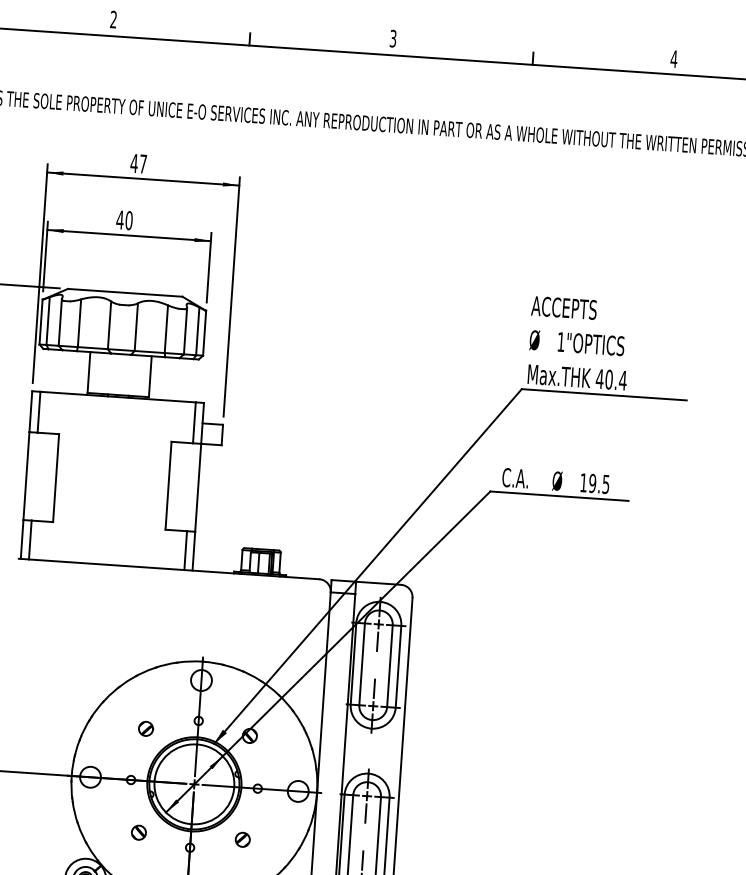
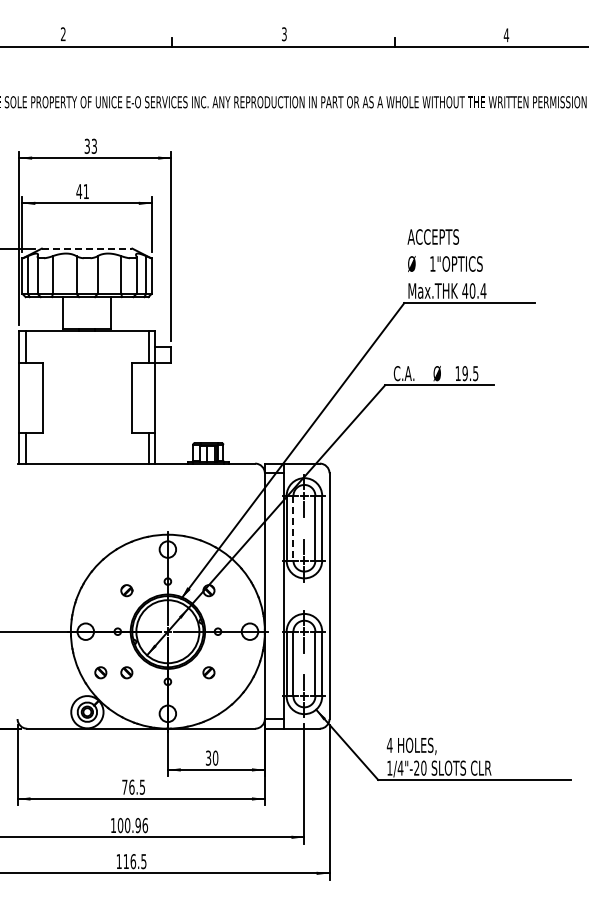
text: (138, 162) -> (90, 145), 47 -> 33
text: (129, 220) -> (86, 191), 40 -> 41
line: (125, 292) -> (87, 248), solid -> dashed
line: (362, 664) -> (293, 528), solid -> dashed
part: (105, 830) -> (100, 672), added

